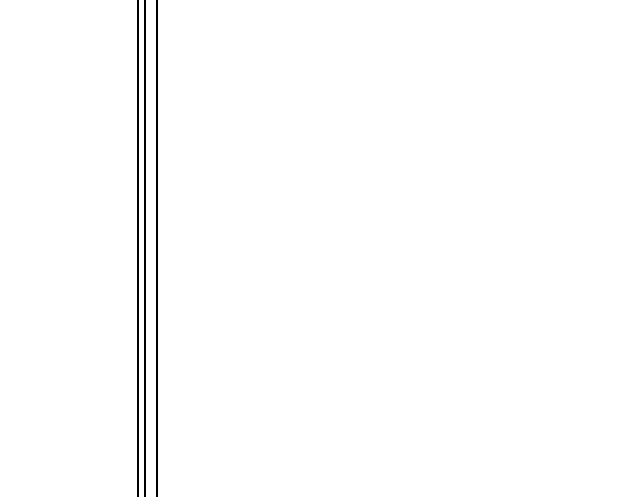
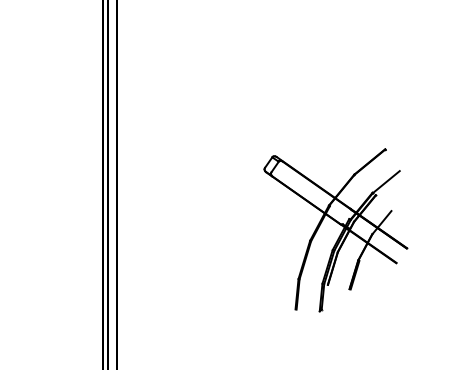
part: (451, 309) -> (335, 230), added

